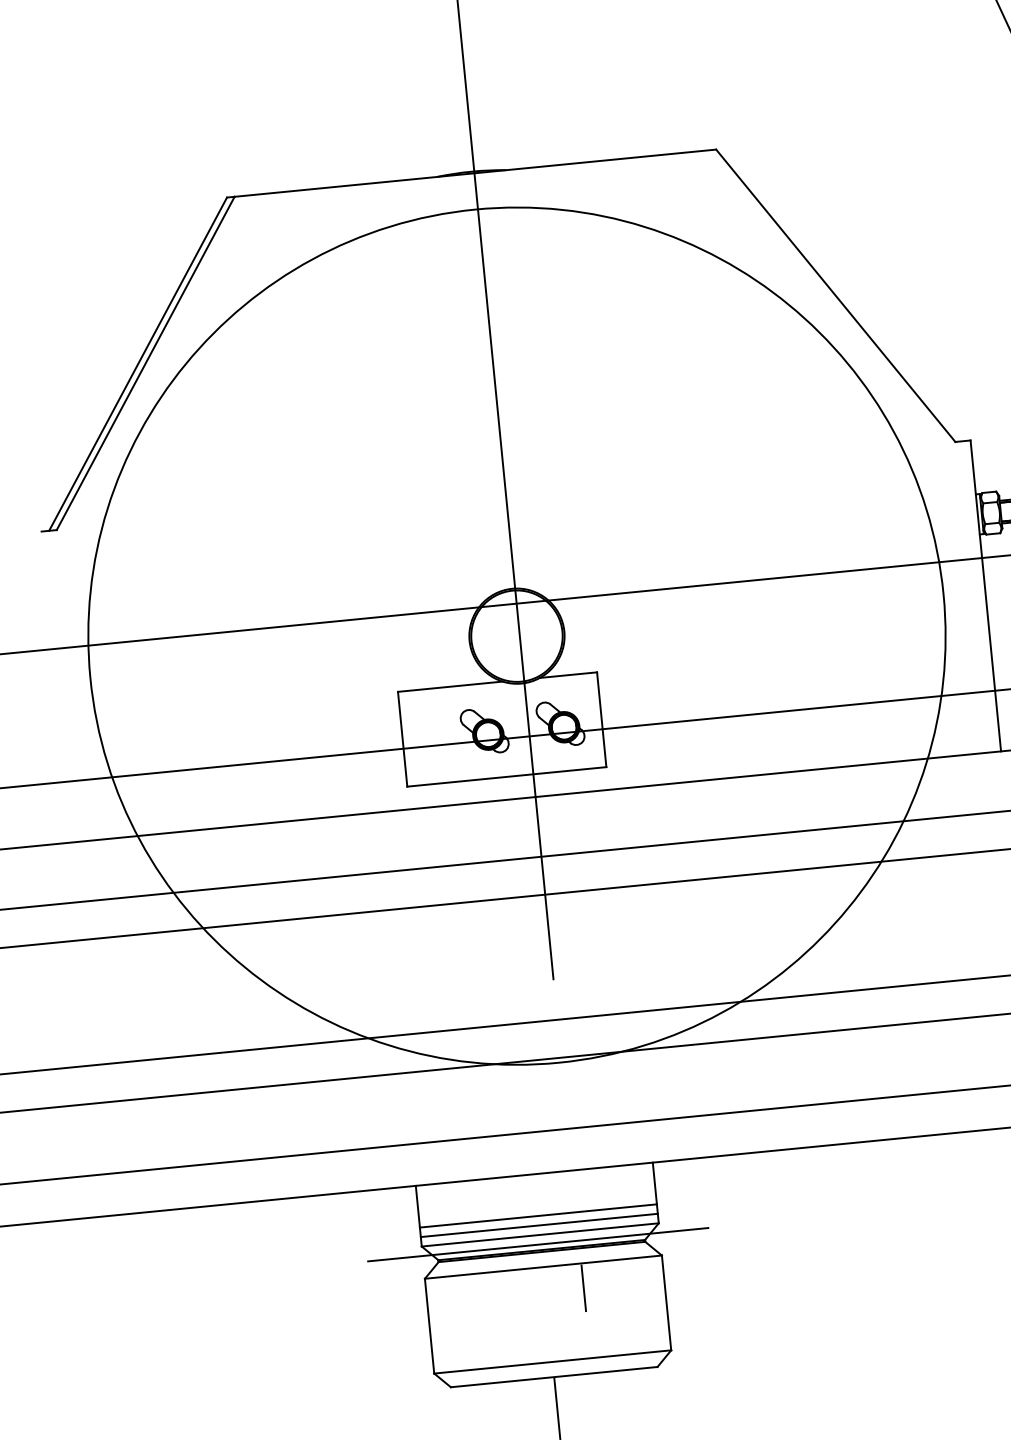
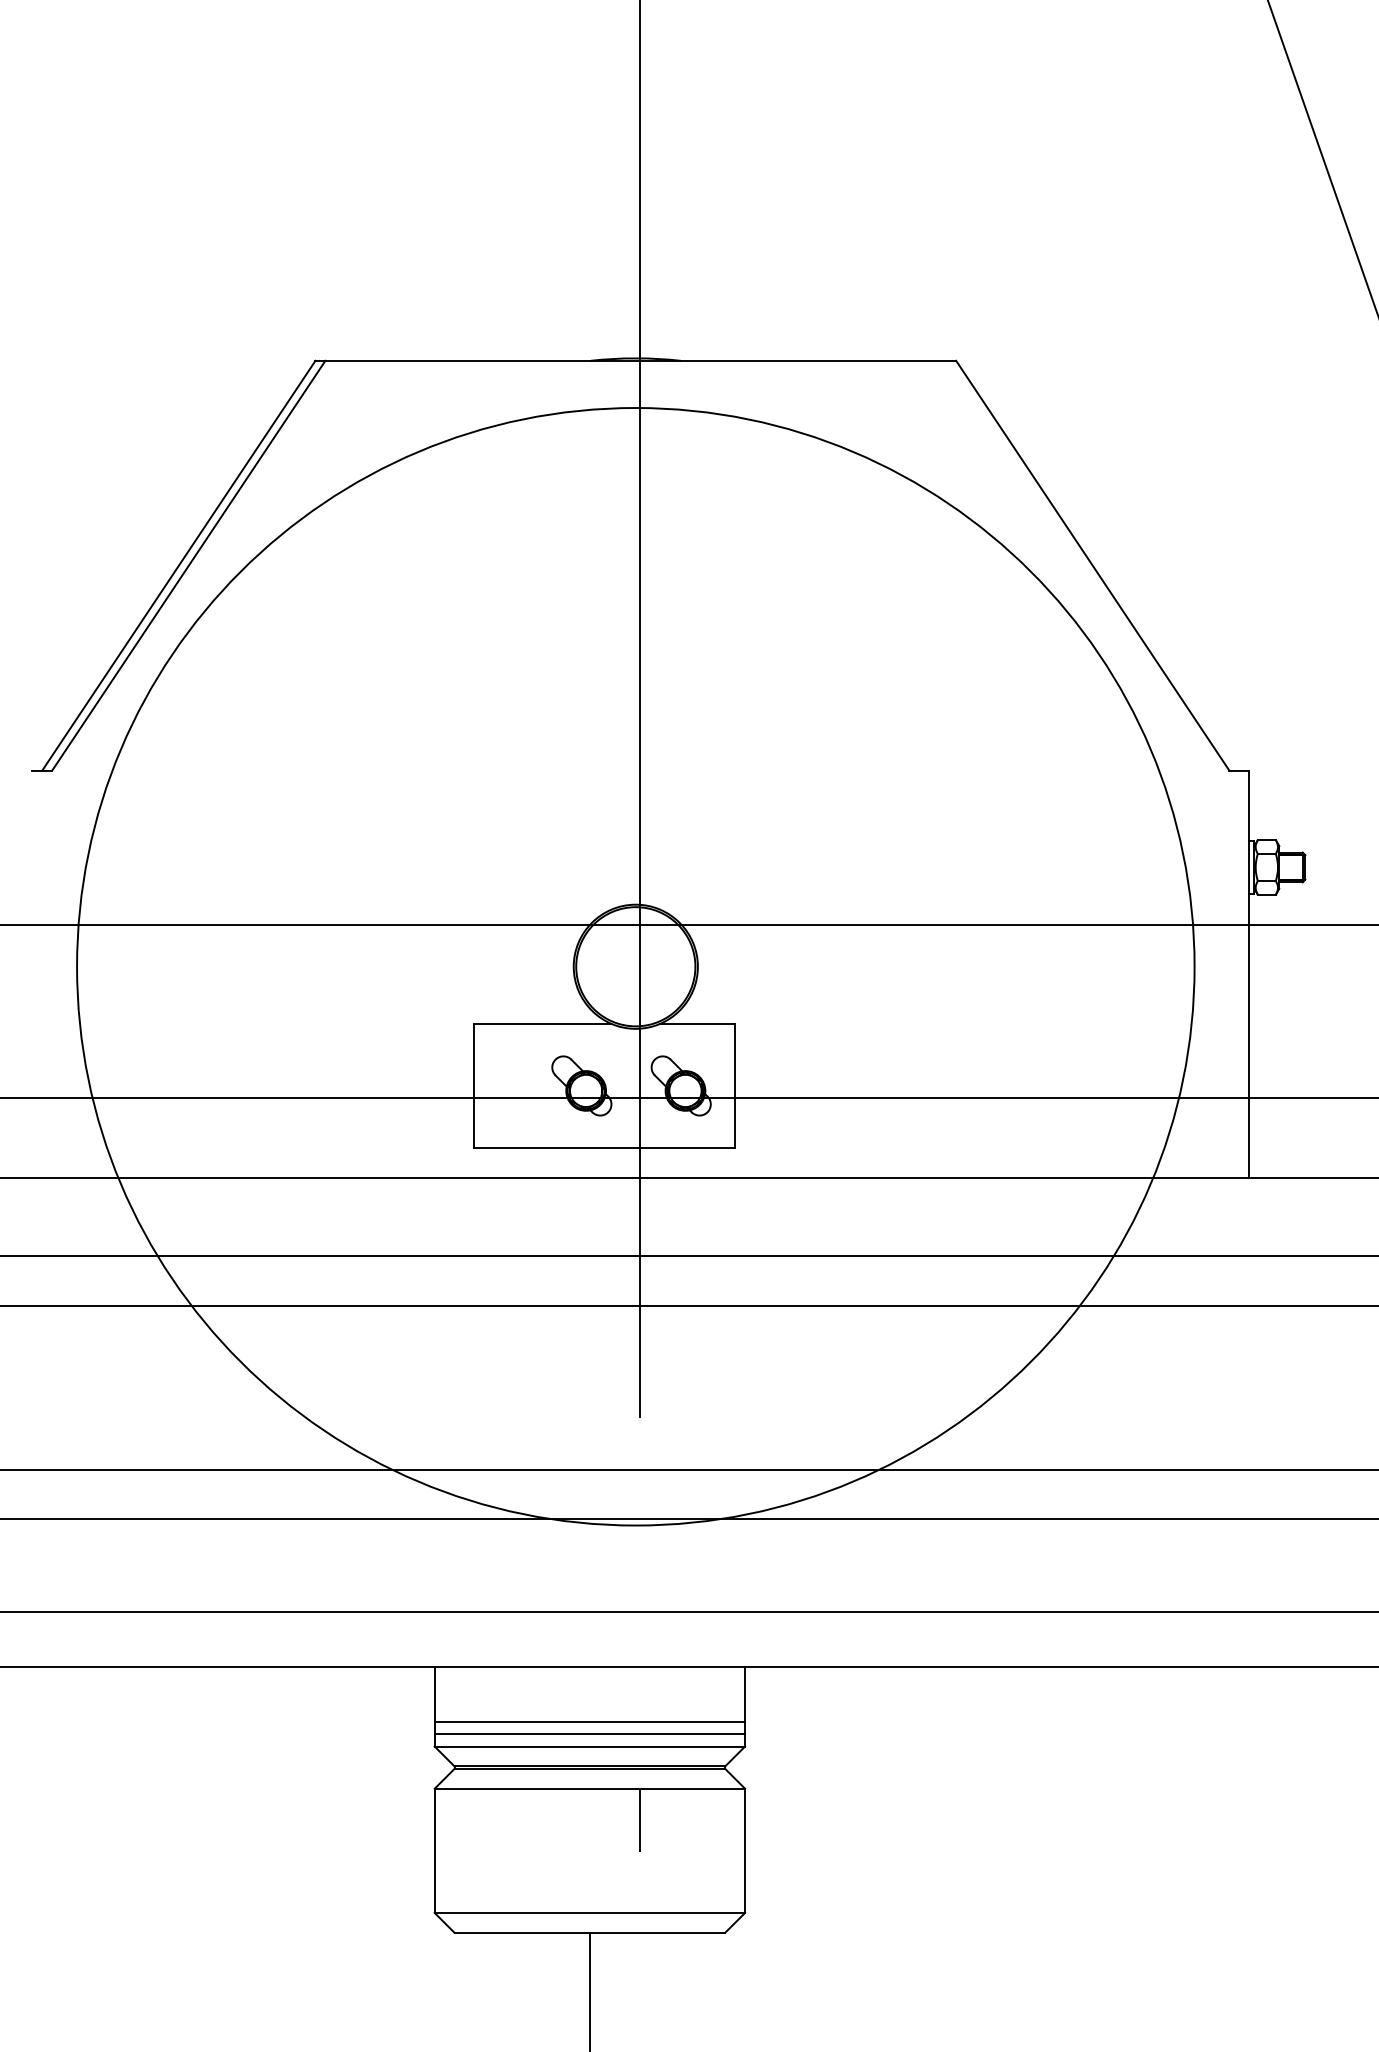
line: (537, 1244) -> (585, 1758), removed

